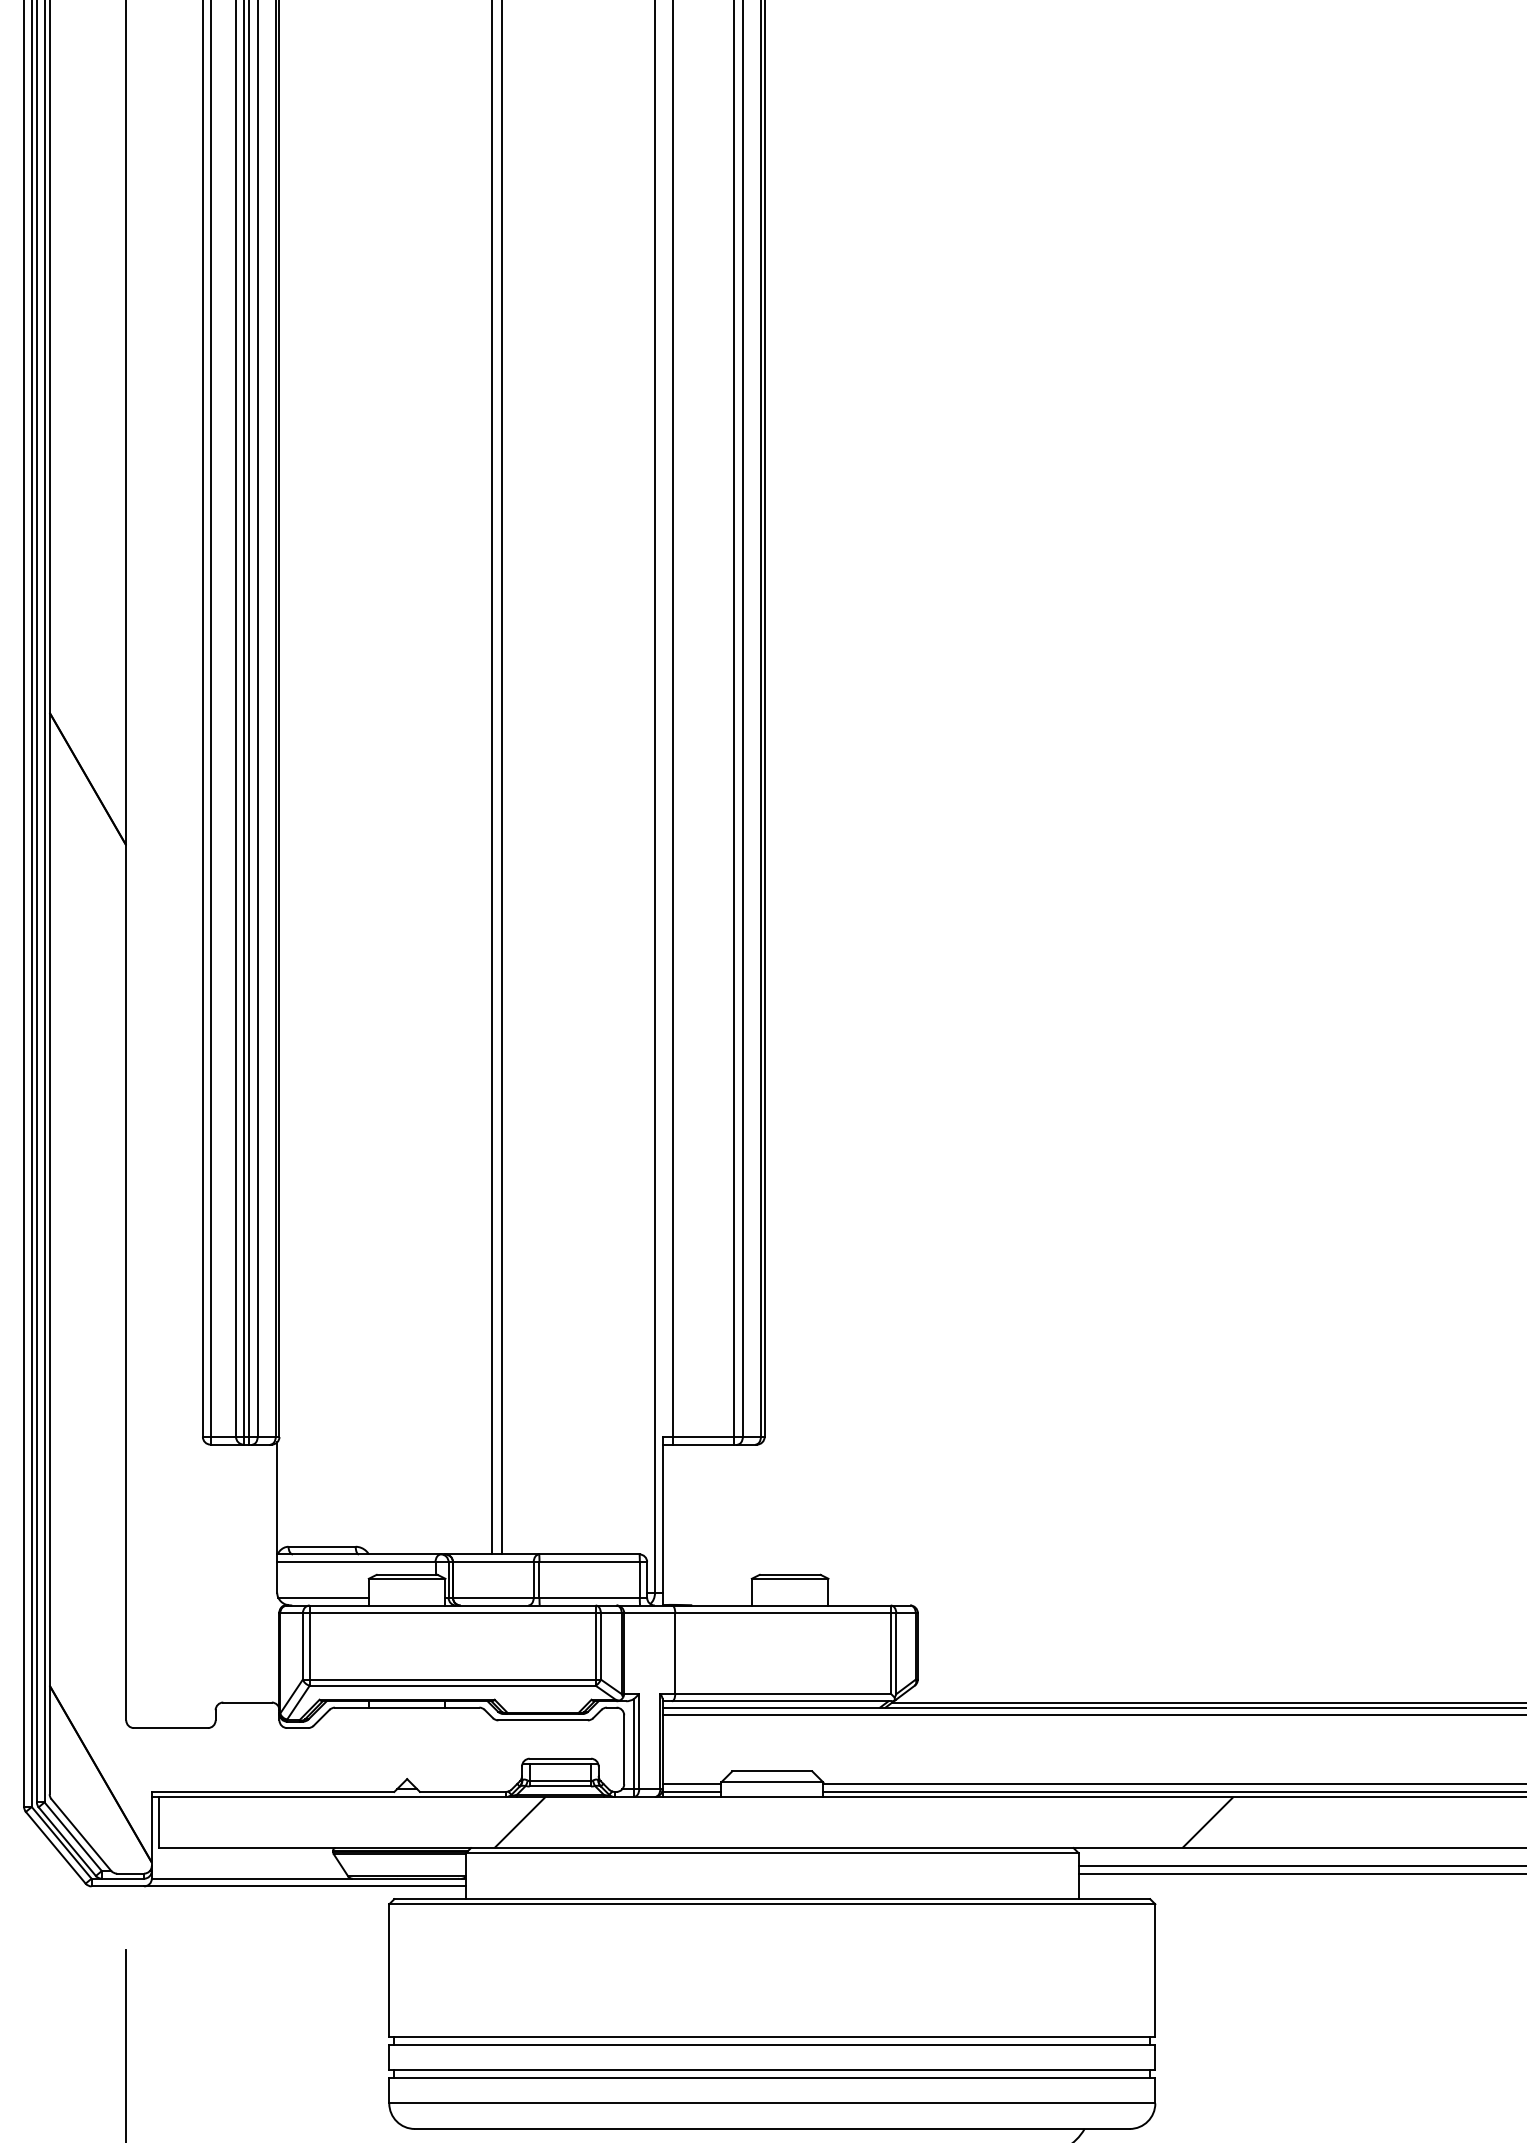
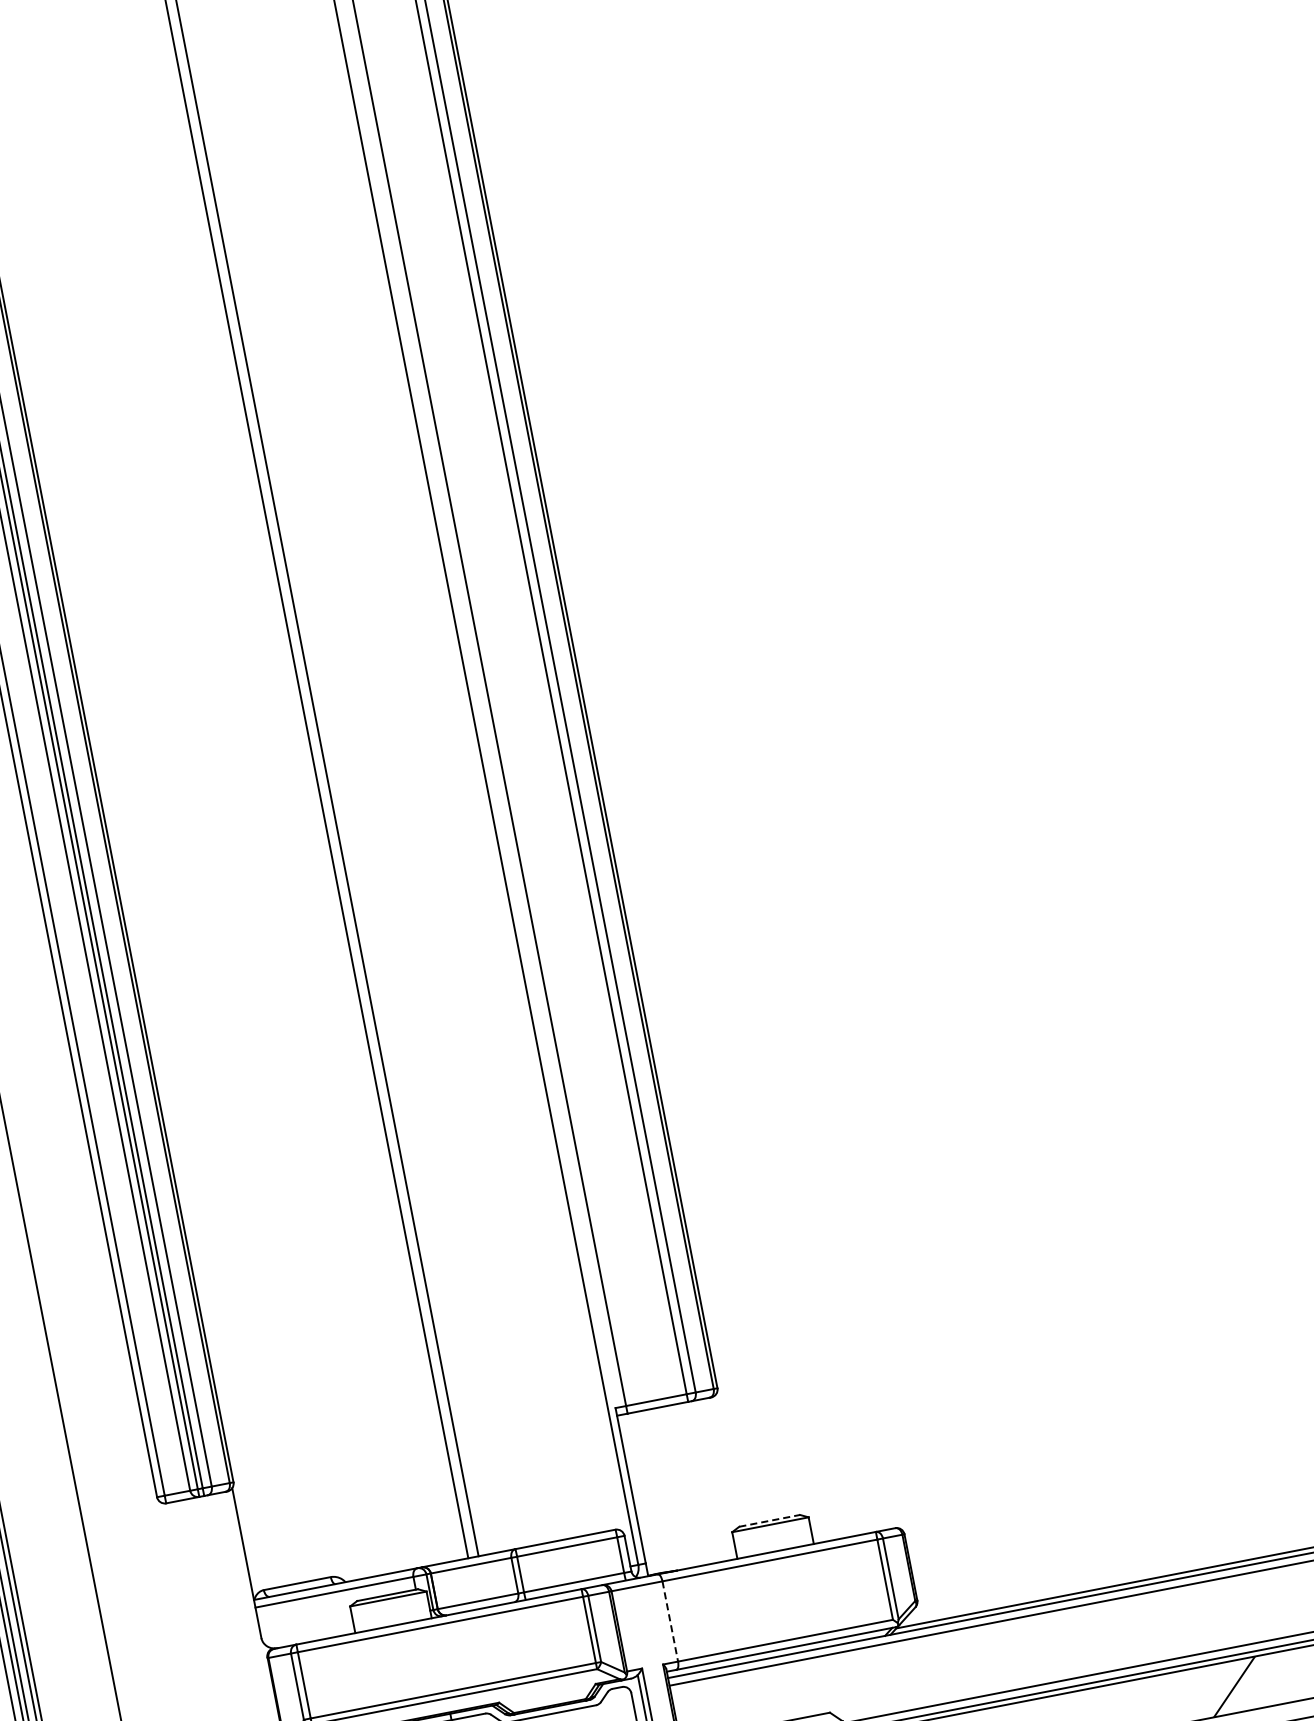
line: (790, 1574) -> (769, 1520), solid -> dashed
line: (323, 1597) -> (308, 1633), removed
line: (675, 1653) -> (670, 1621), solid -> dashed

